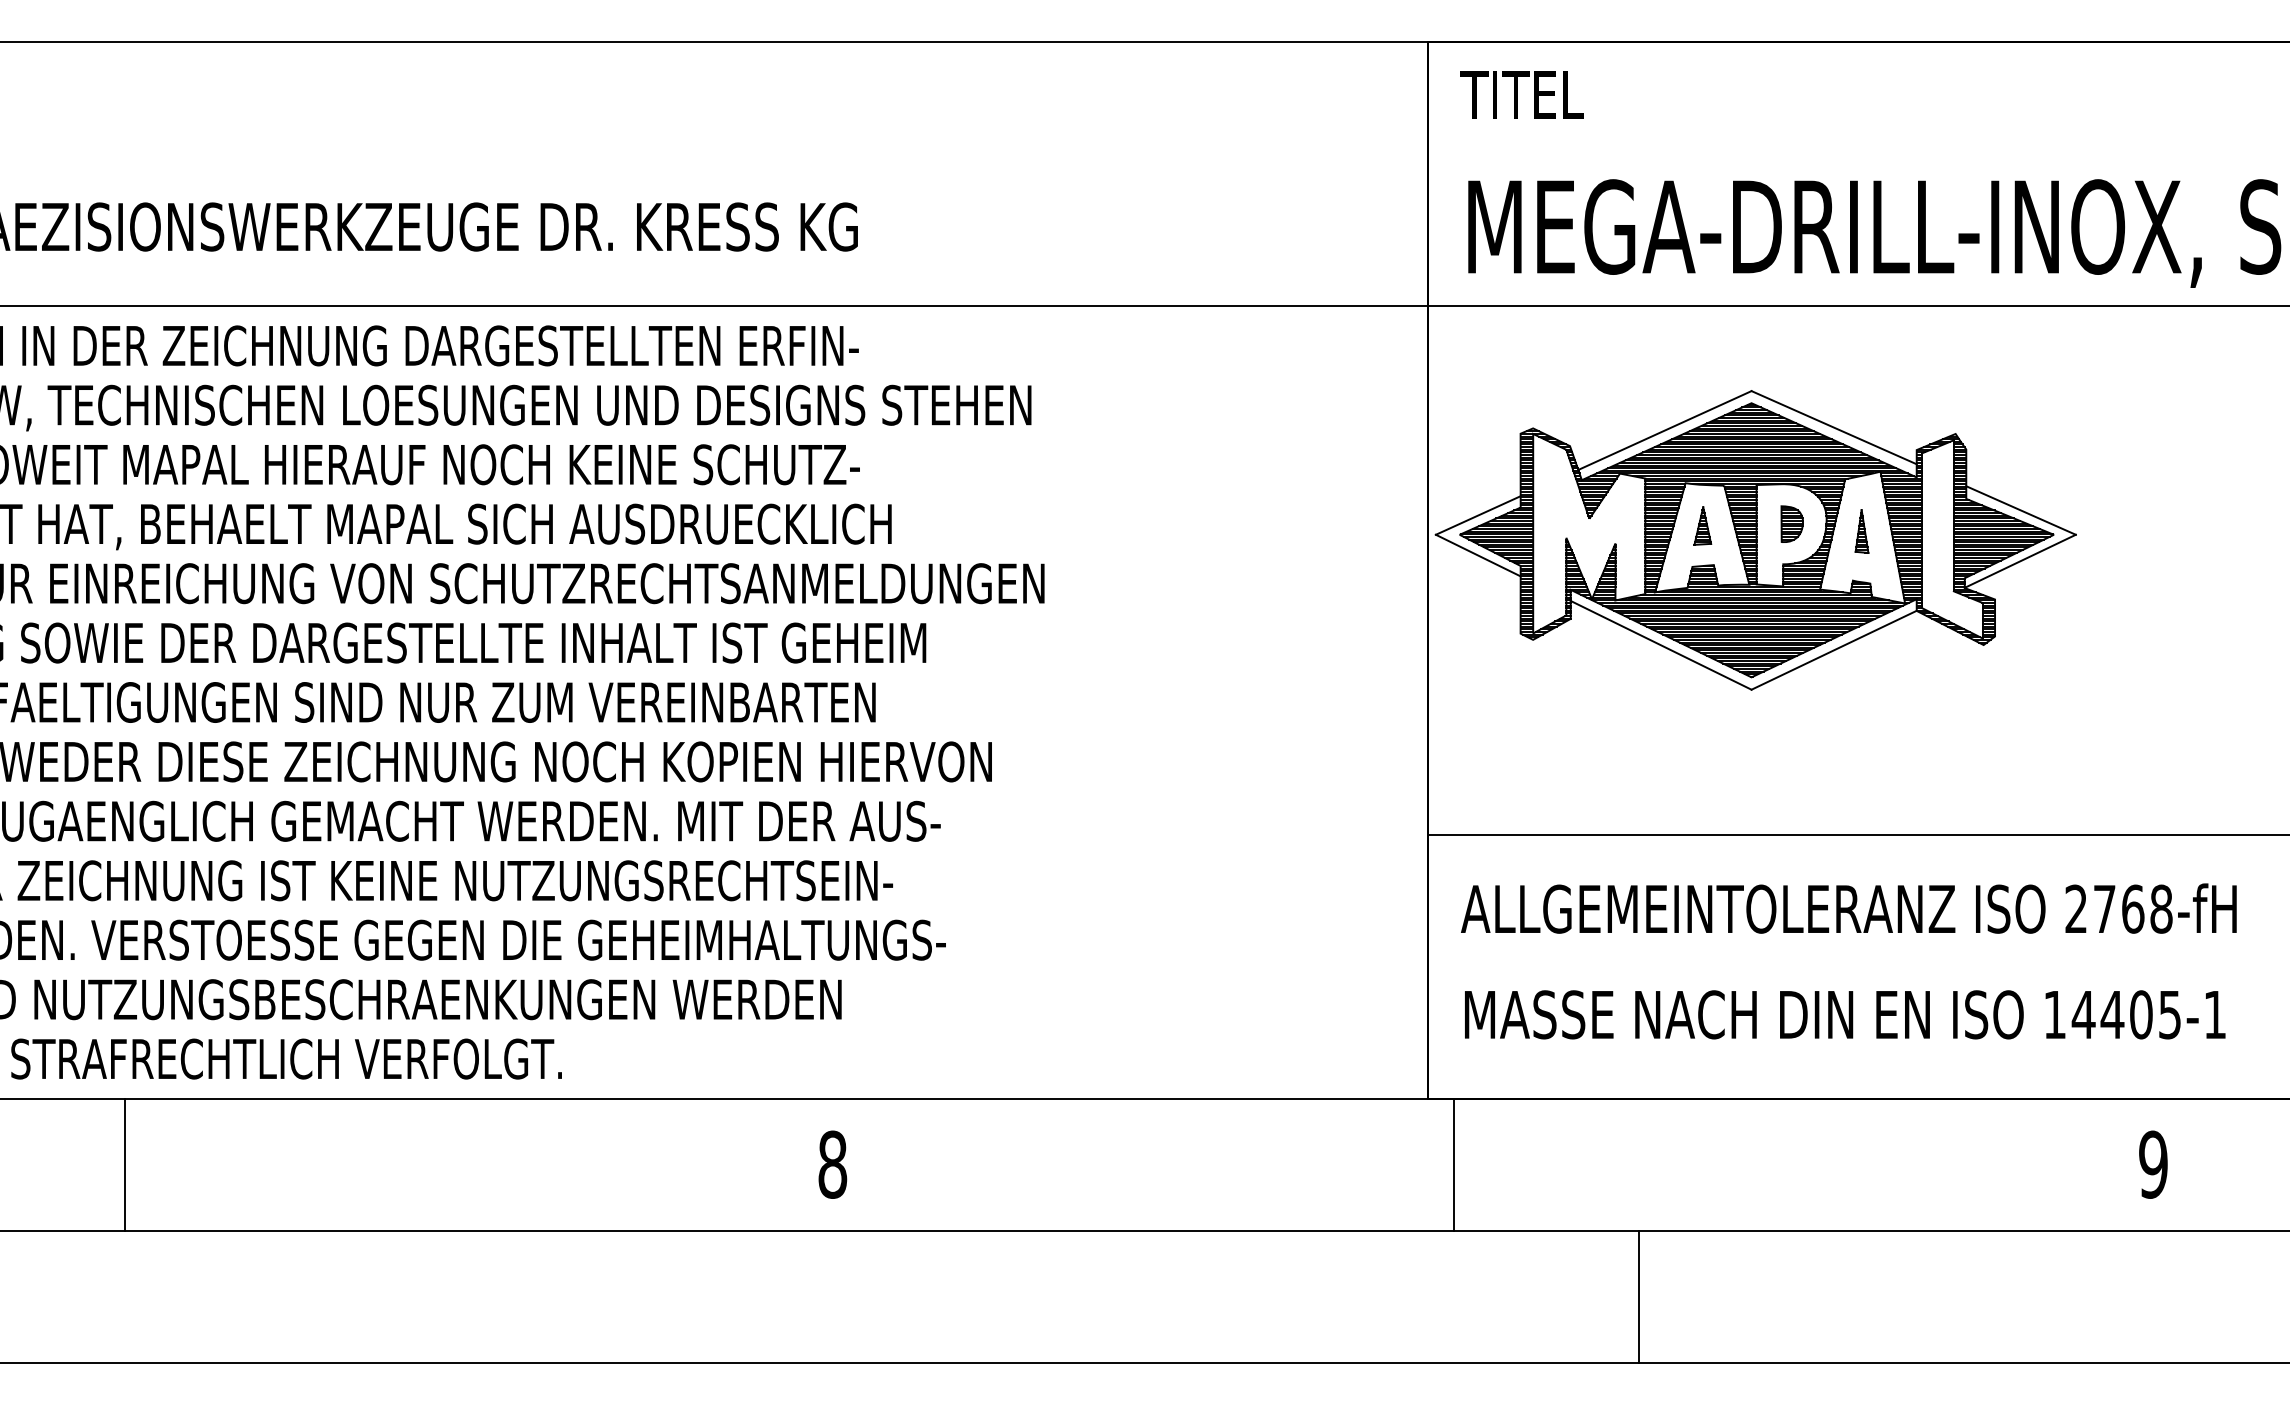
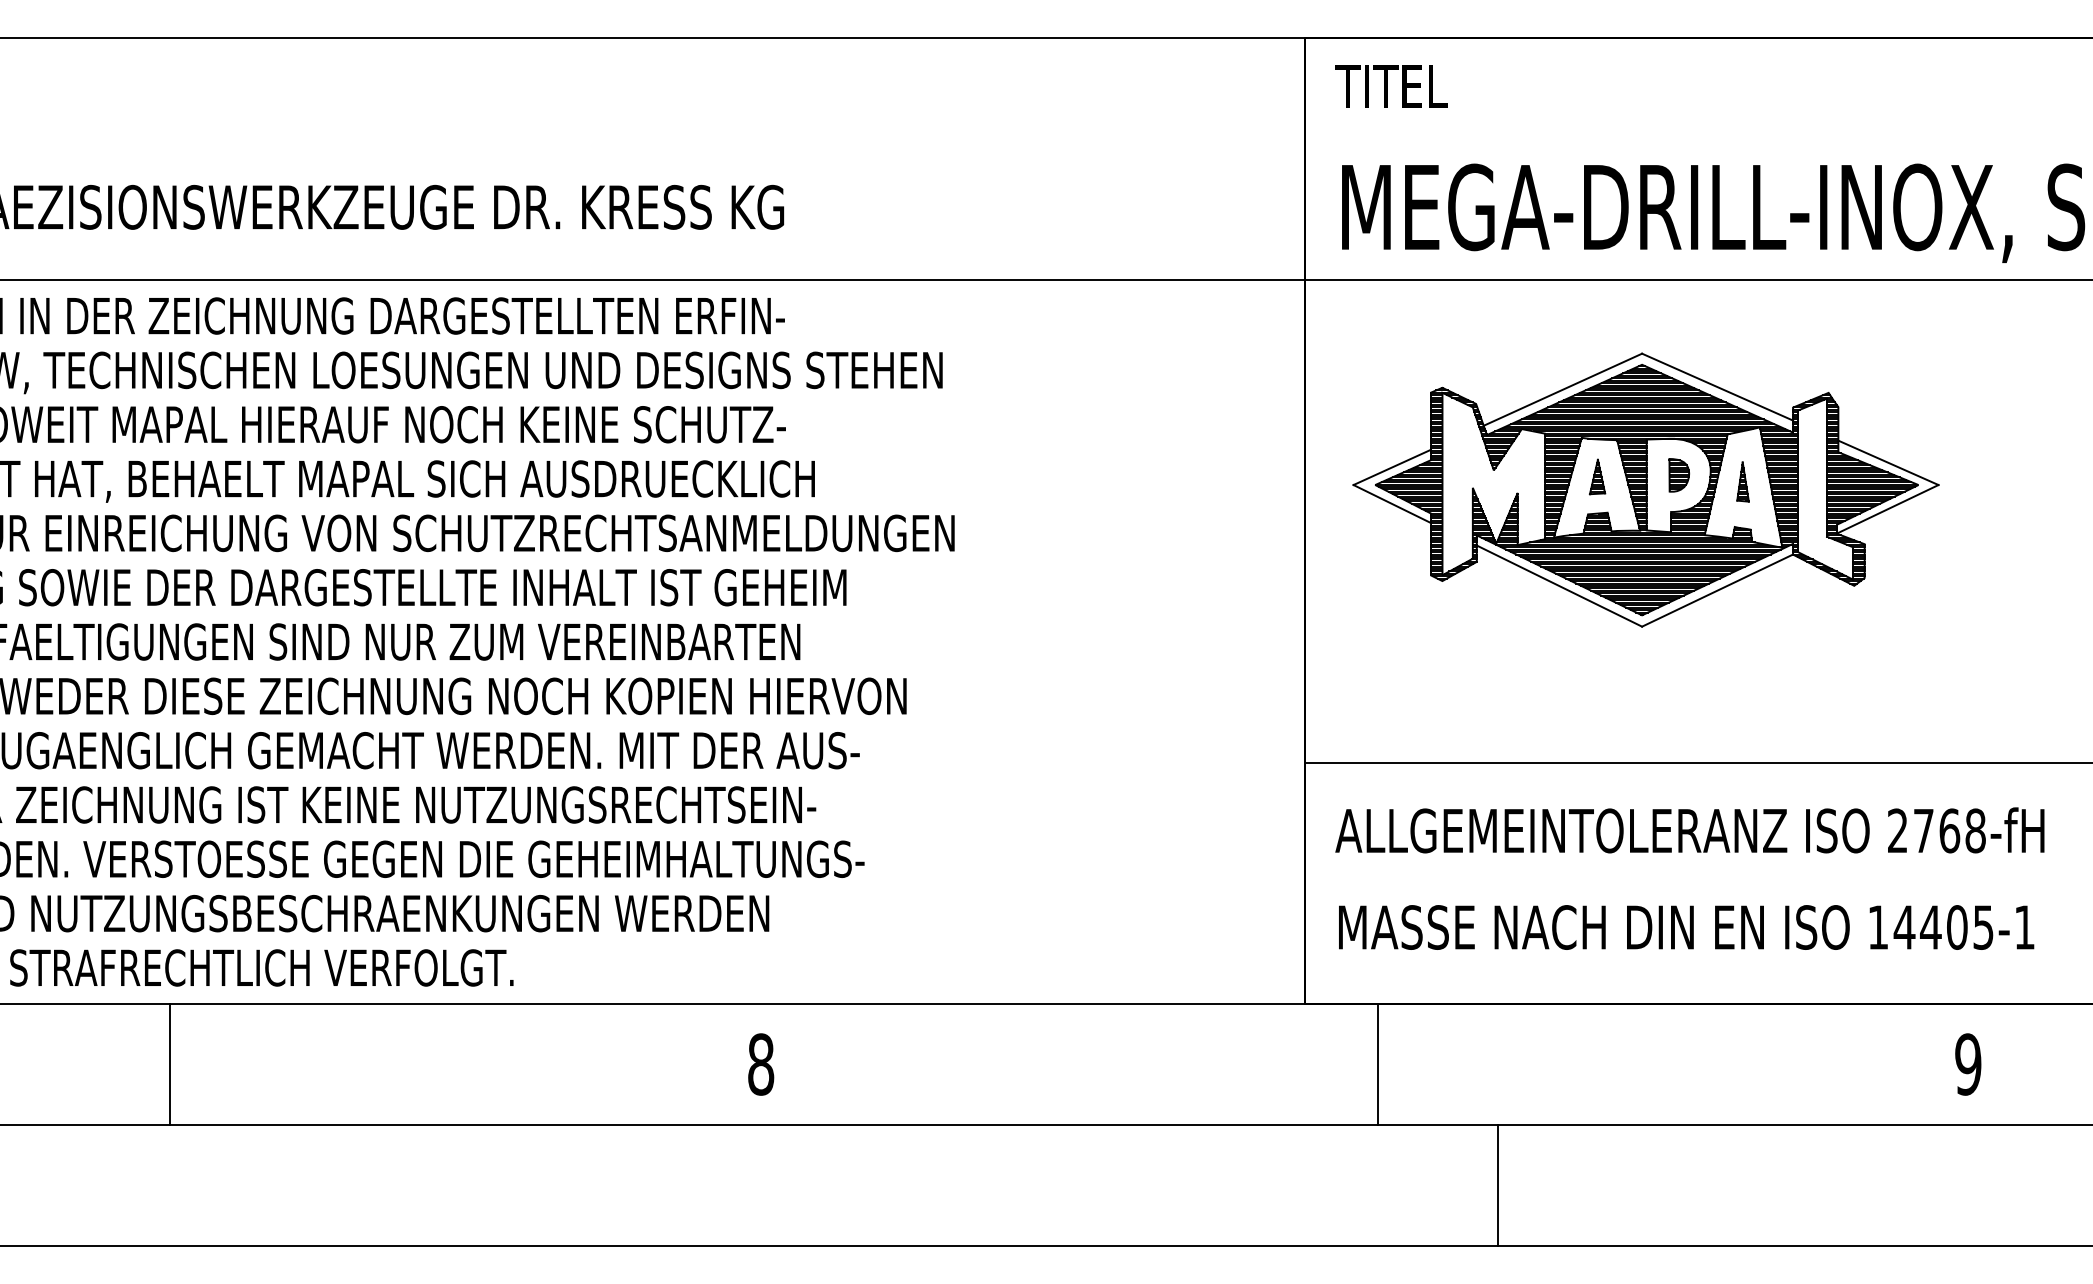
part: (1755, 540) -> (1645, 490), moved
line: (124, 1164) -> (170, 1064), moved
line: (1454, 1164) -> (1377, 1064), moved

